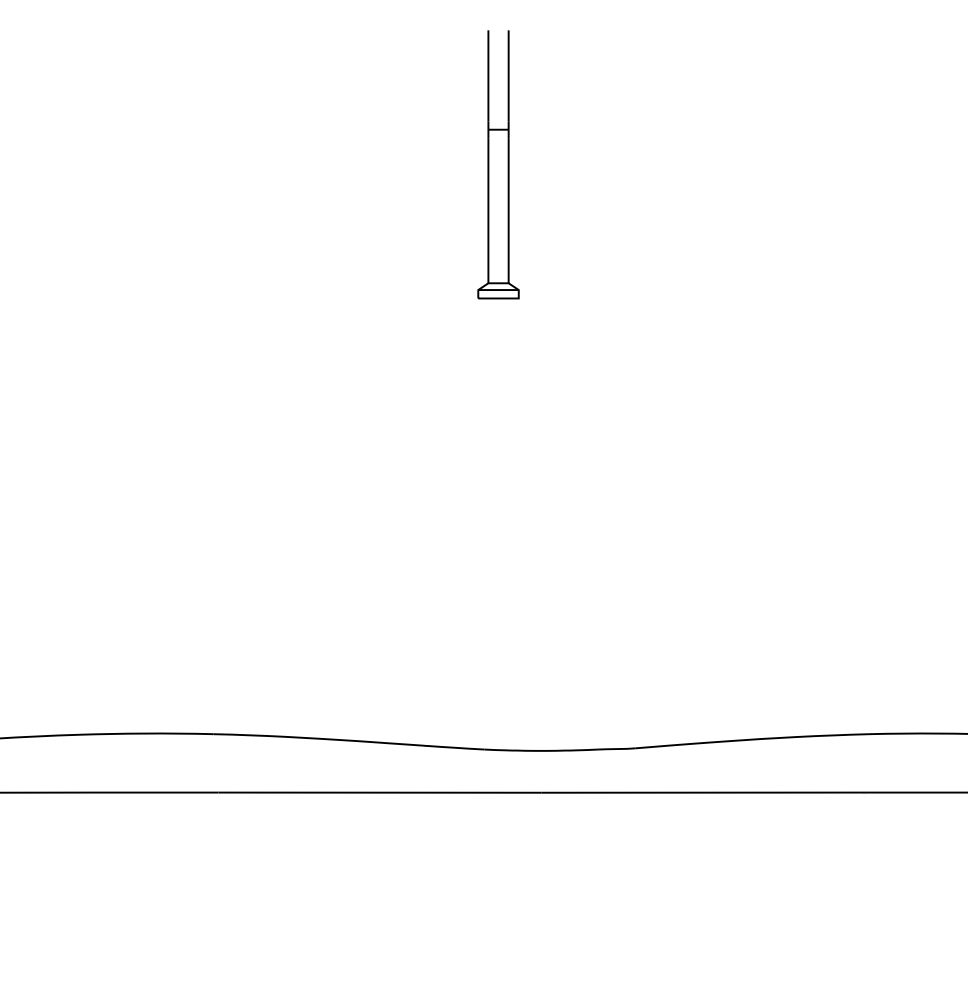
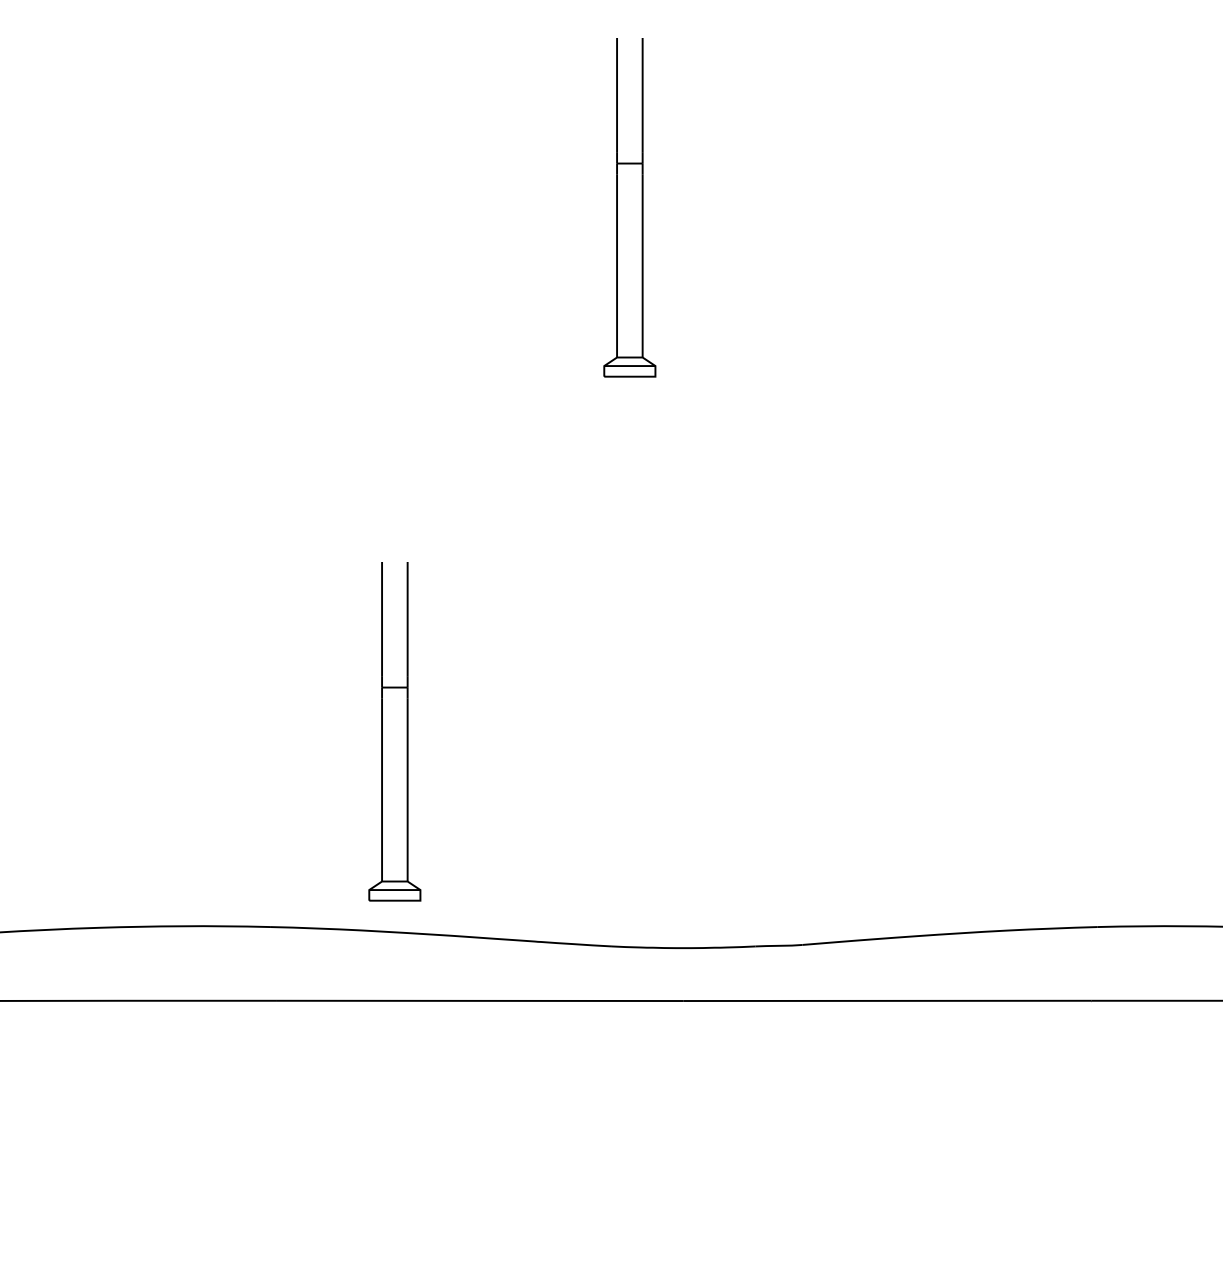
part: (312, 579) -> (394, 731), added

